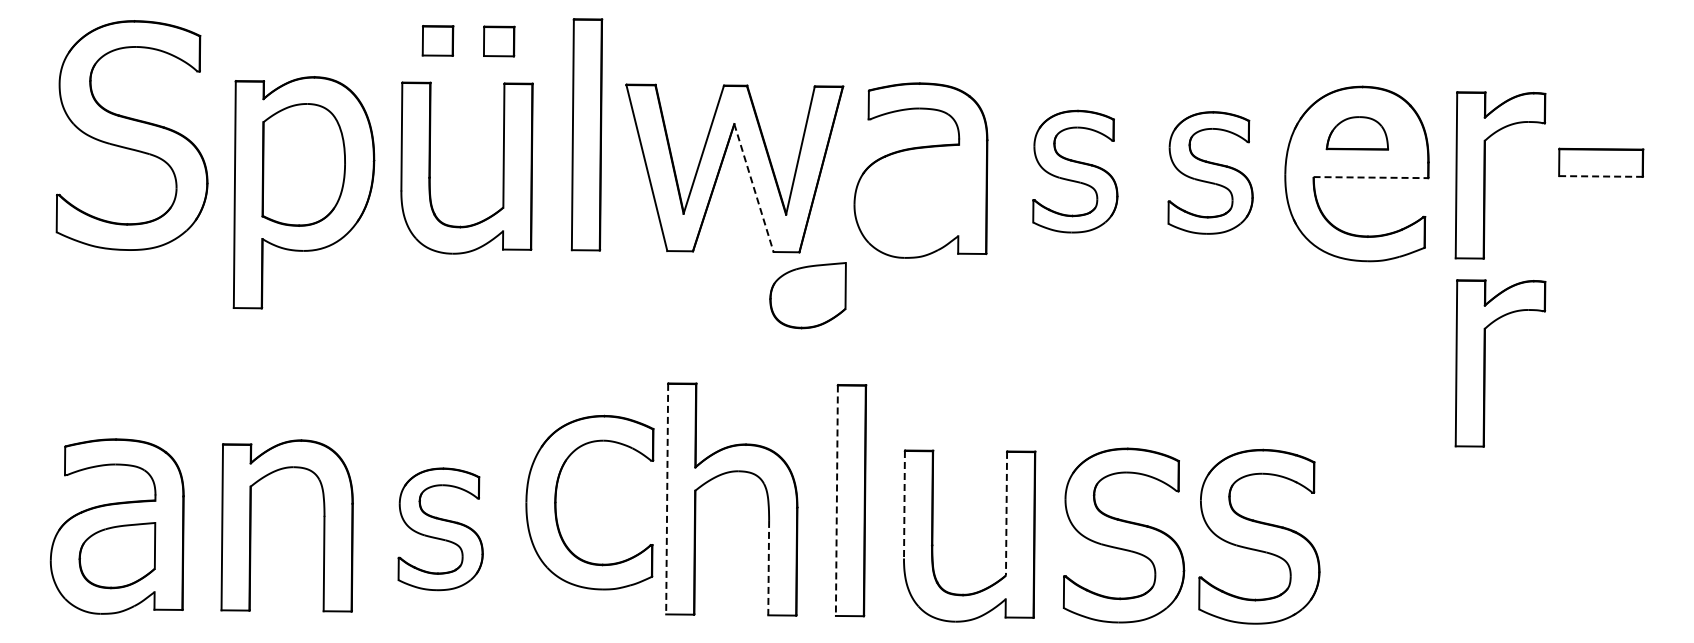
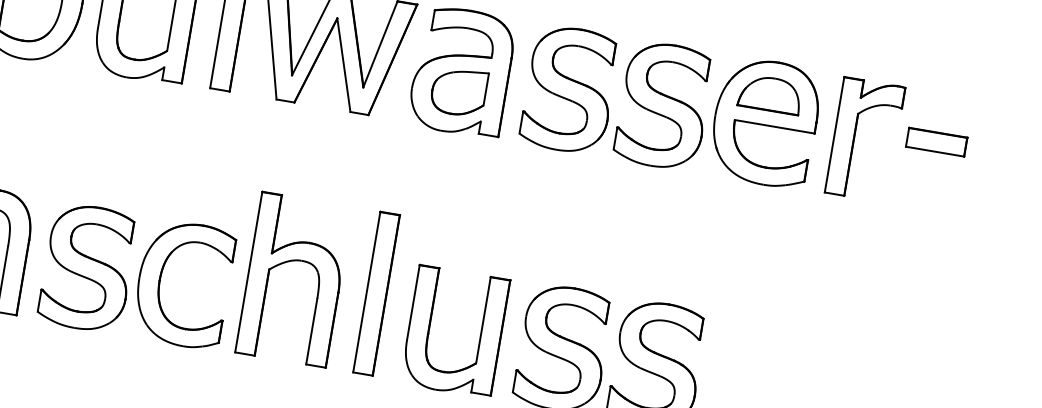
part: (1357, 133) -> (770, 94), size x1.43
part: (1075, 171) -> (569, 89), size x1.43
part: (1210, 172) -> (663, 105), size x1.43
line: (1600, 176) -> (934, 151), dashed -> solid
line: (1371, 177) -> (775, 126), dashed -> solid
line: (753, 188) -> (343, 65), dashed -> solid
part: (807, 295) -> (458, 91), moved
part: (1485, 363) -> (833, 269), removed
line: (667, 499) -> (248, 272), dashed -> solid
line: (836, 501) -> (366, 292), dashed -> solid
part: (556, 502) -> (160, 280), moved
line: (904, 504) -> (413, 302), dashed -> solid
line: (1006, 513) -> (483, 320), dashed -> solid
part: (440, 529) -> (87, 268), size x1.43
line: (768, 568) -> (311, 331), dashed -> solid

